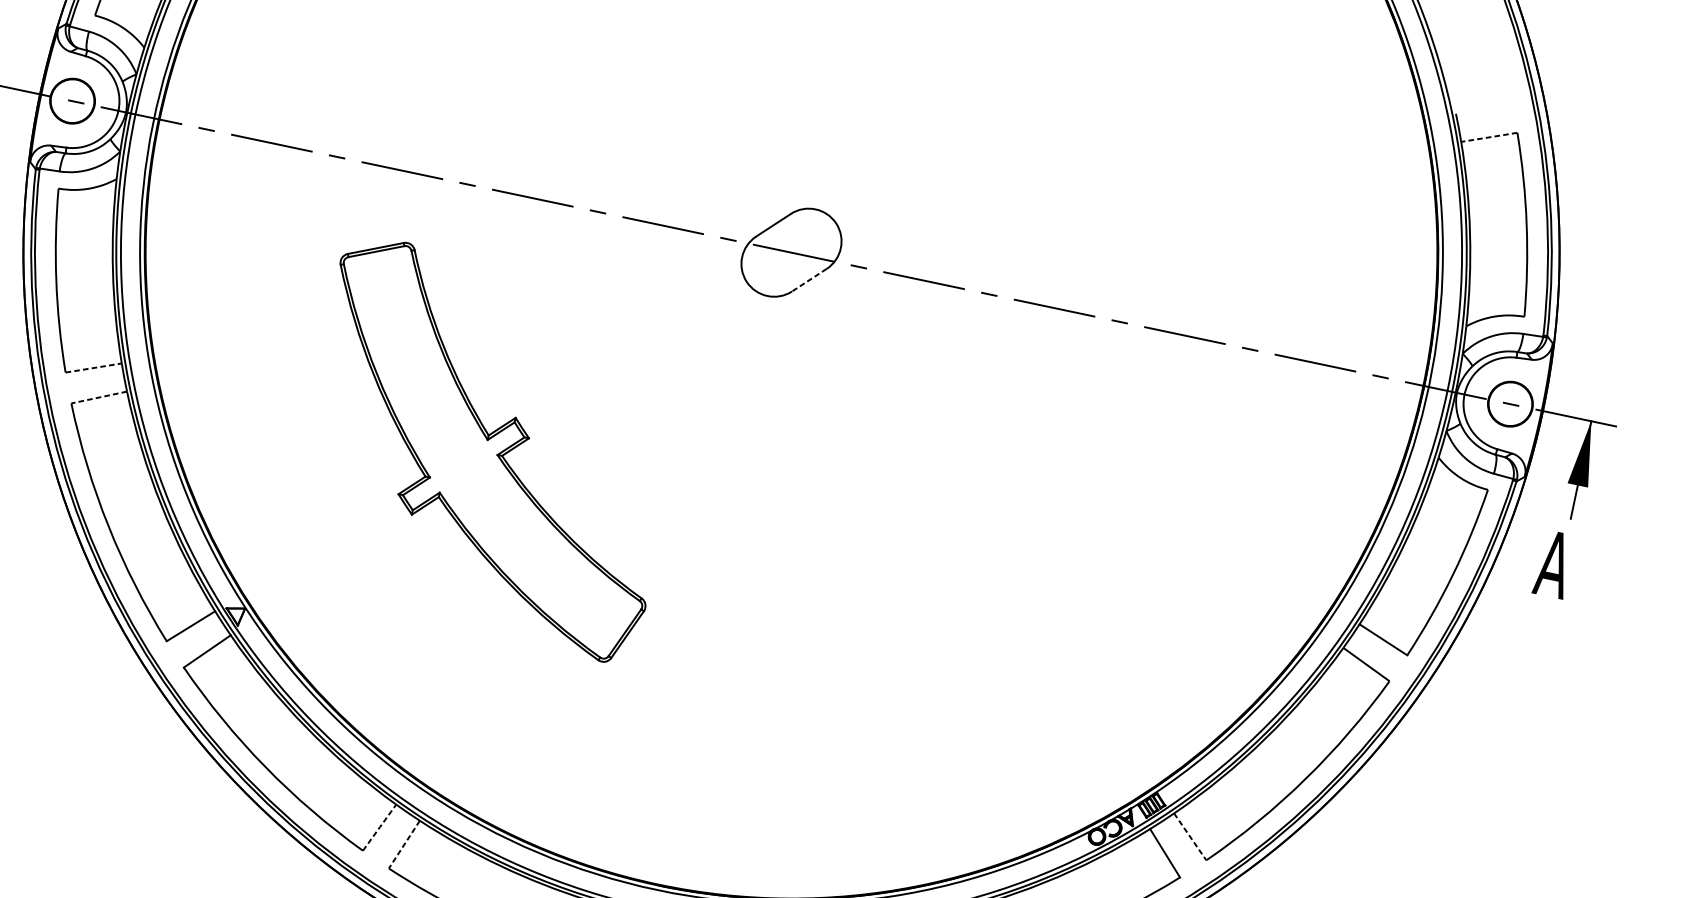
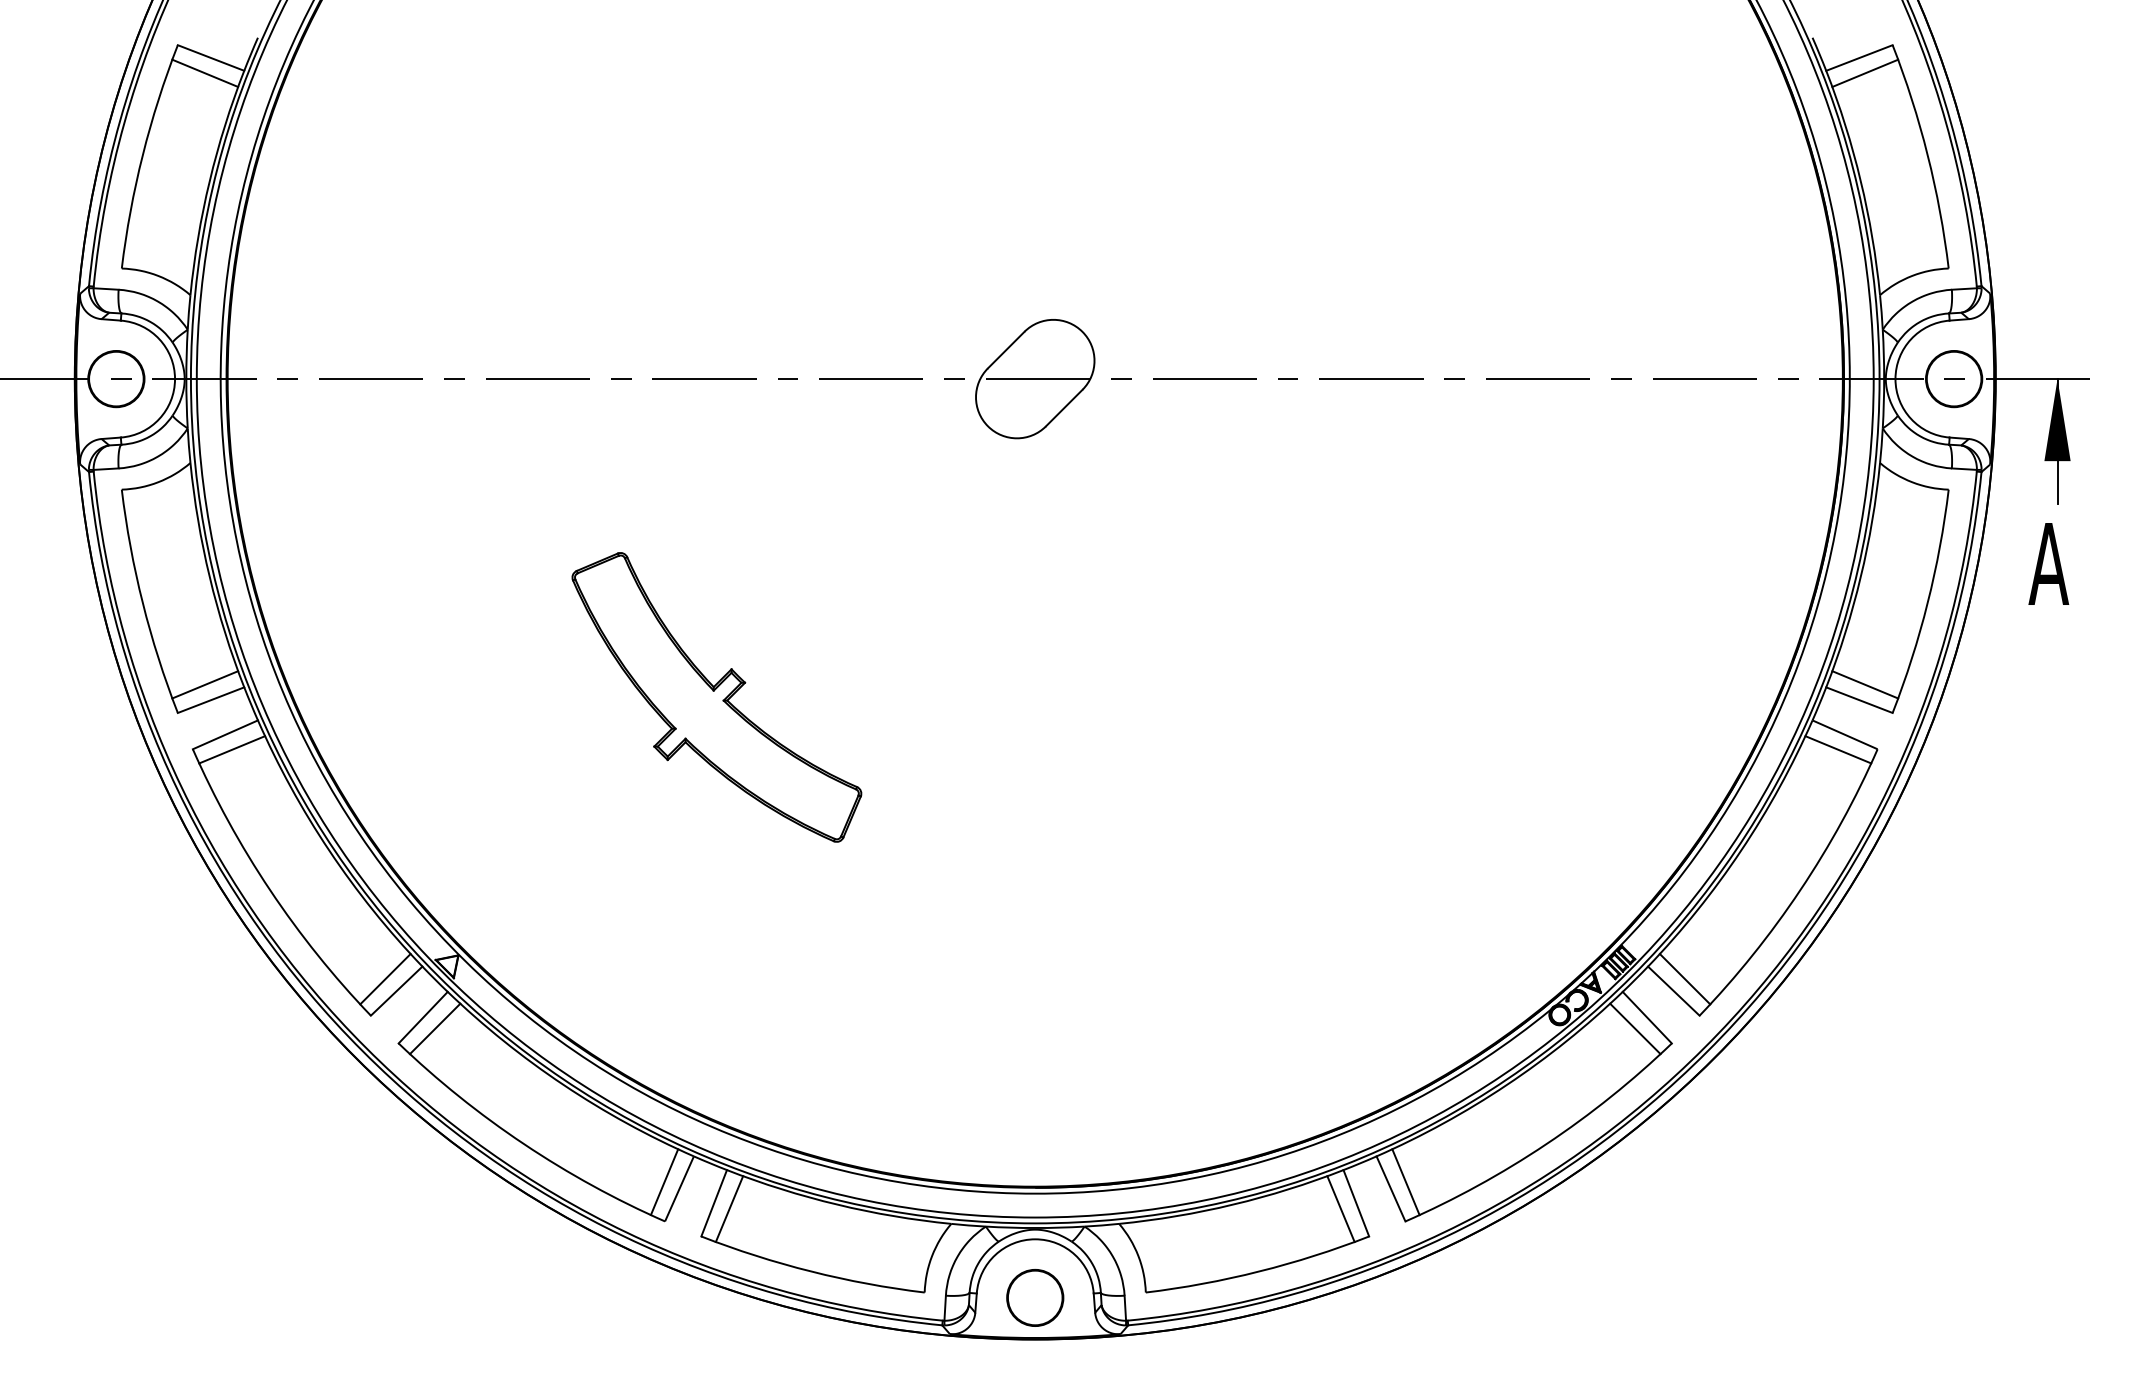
line: (1489, 137) -> (1859, 58), dashed -> solid
line: (1491, 149) -> (1865, 72), added
line: (809, 280) -> (1064, 408), dashed -> solid
line: (91, 354) -> (205, 684), added
line: (93, 368) -> (211, 700), dashed -> solid
line: (99, 397) -> (225, 734), dashed -> solid
line: (102, 410) -> (232, 749), added
part: (489, 449) -> (716, 697), size x0.62
line: (184, 615) -> (385, 979), added
line: (1390, 628) -> (1865, 684), added
line: (214, 661) -> (434, 1028), added
line: (1358, 674) -> (1838, 749), added
line: (368, 820) -> (664, 1182), added
line: (379, 827) -> (679, 1188), dashed -> solid
line: (1200, 829) -> (1684, 979), added
line: (1189, 837) -> (1673, 991), dashed -> solid
line: (404, 844) -> (714, 1203), dashed -> solid
line: (415, 852) -> (729, 1209), added
line: (1154, 859) -> (1635, 1028), added

